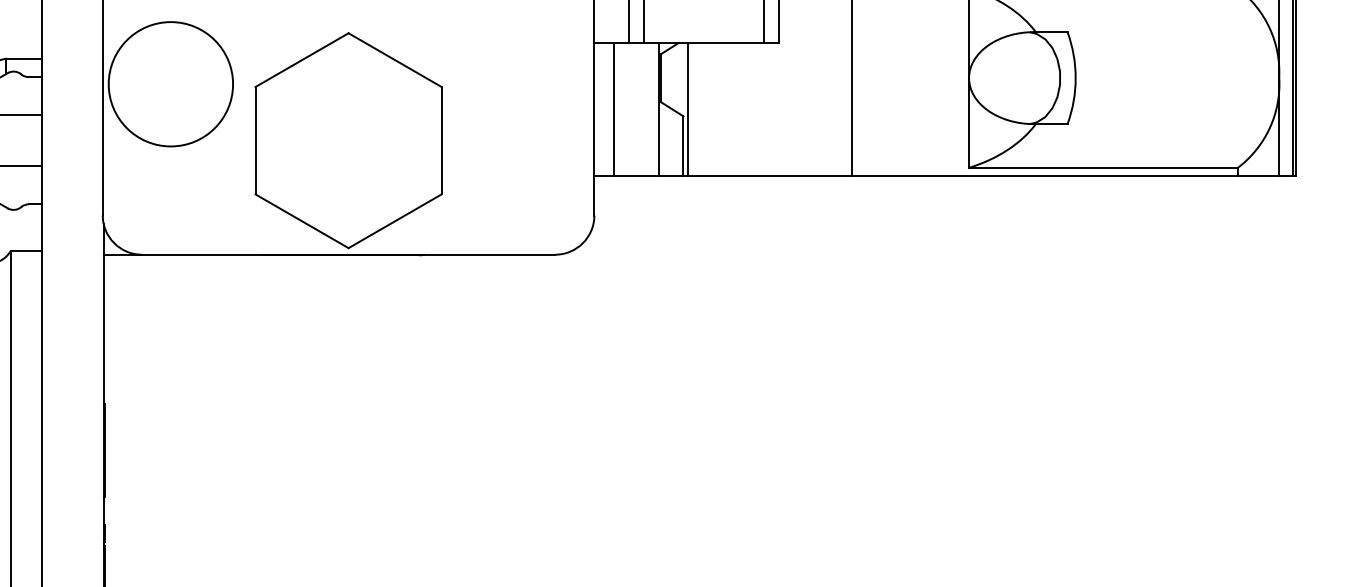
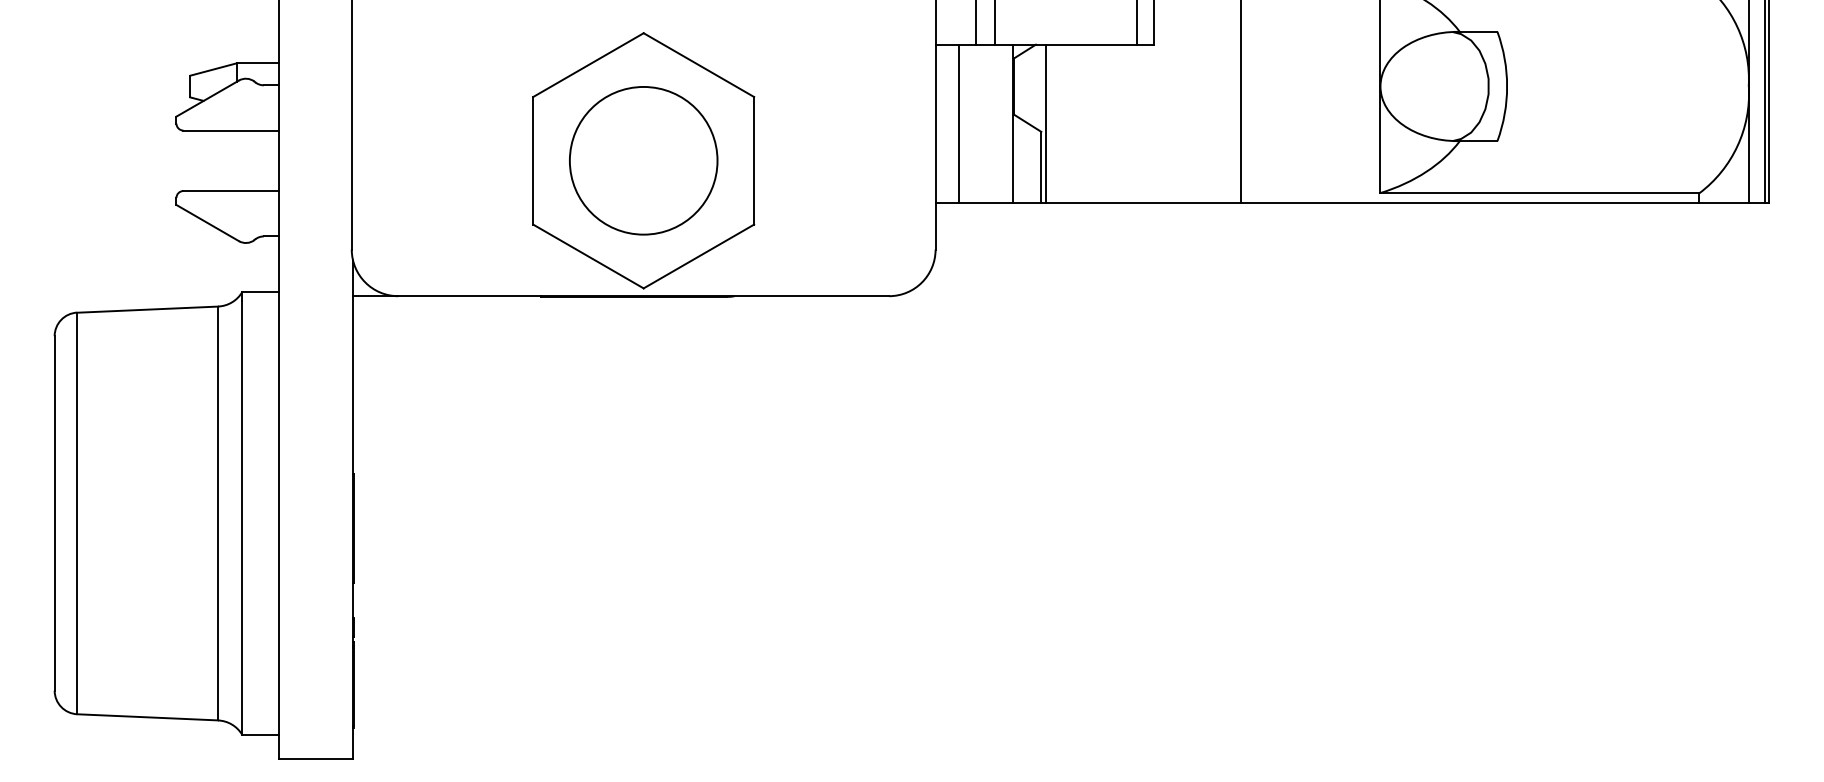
circle: (170, 84) -> (643, 160), moved

